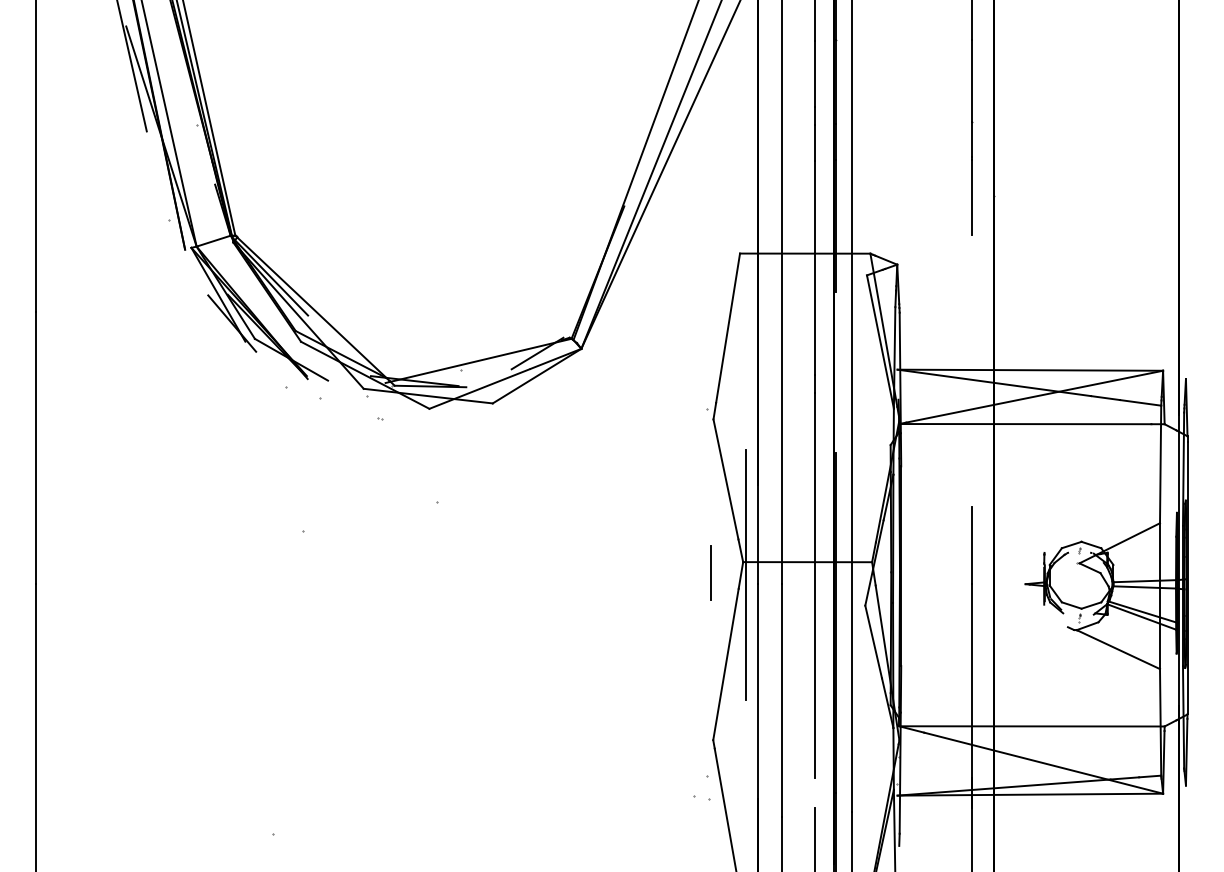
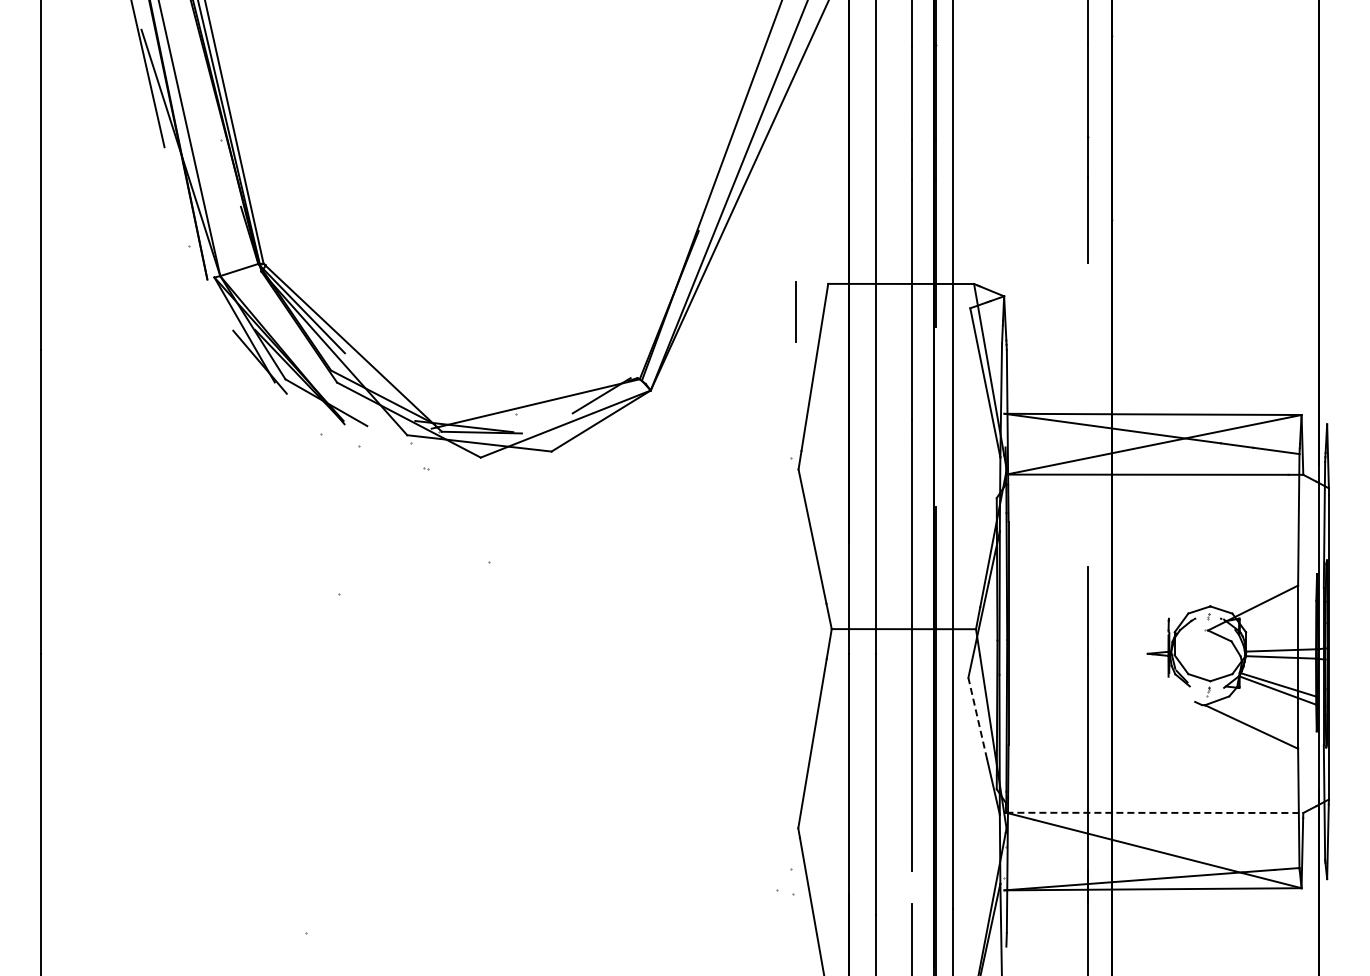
line: (710, 572) -> (795, 311), moved
line: (746, 574) -> (835, 643), removed
line: (873, 642) -> (977, 718), solid -> dashed
line: (1032, 726) -> (1155, 812), solid -> dashed

